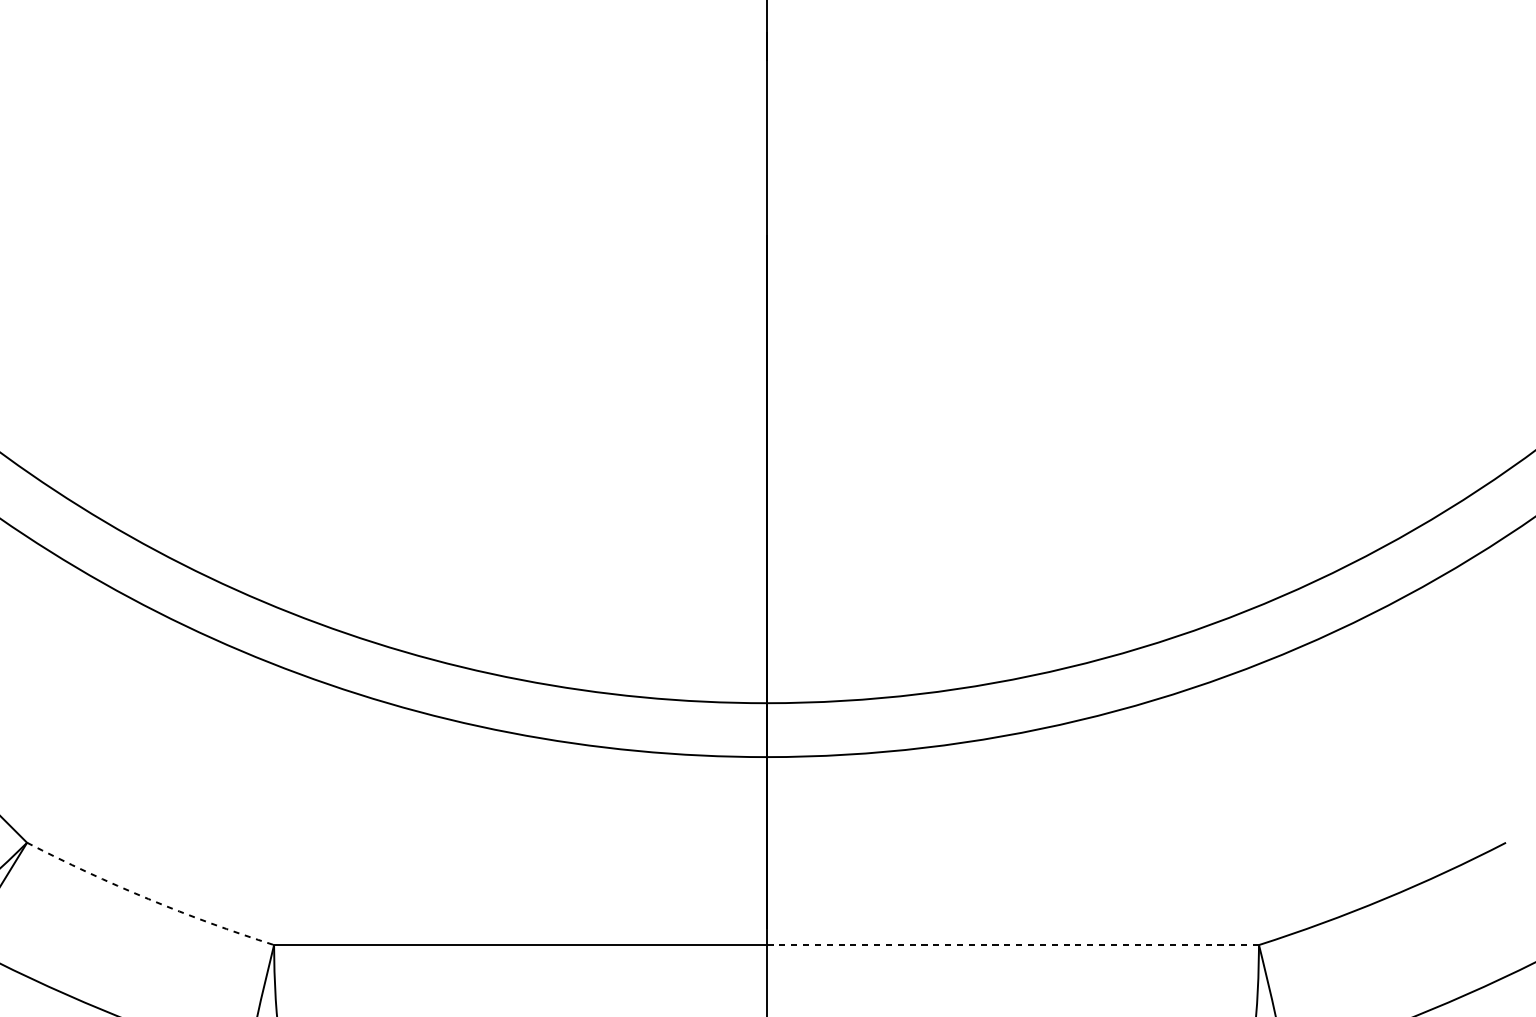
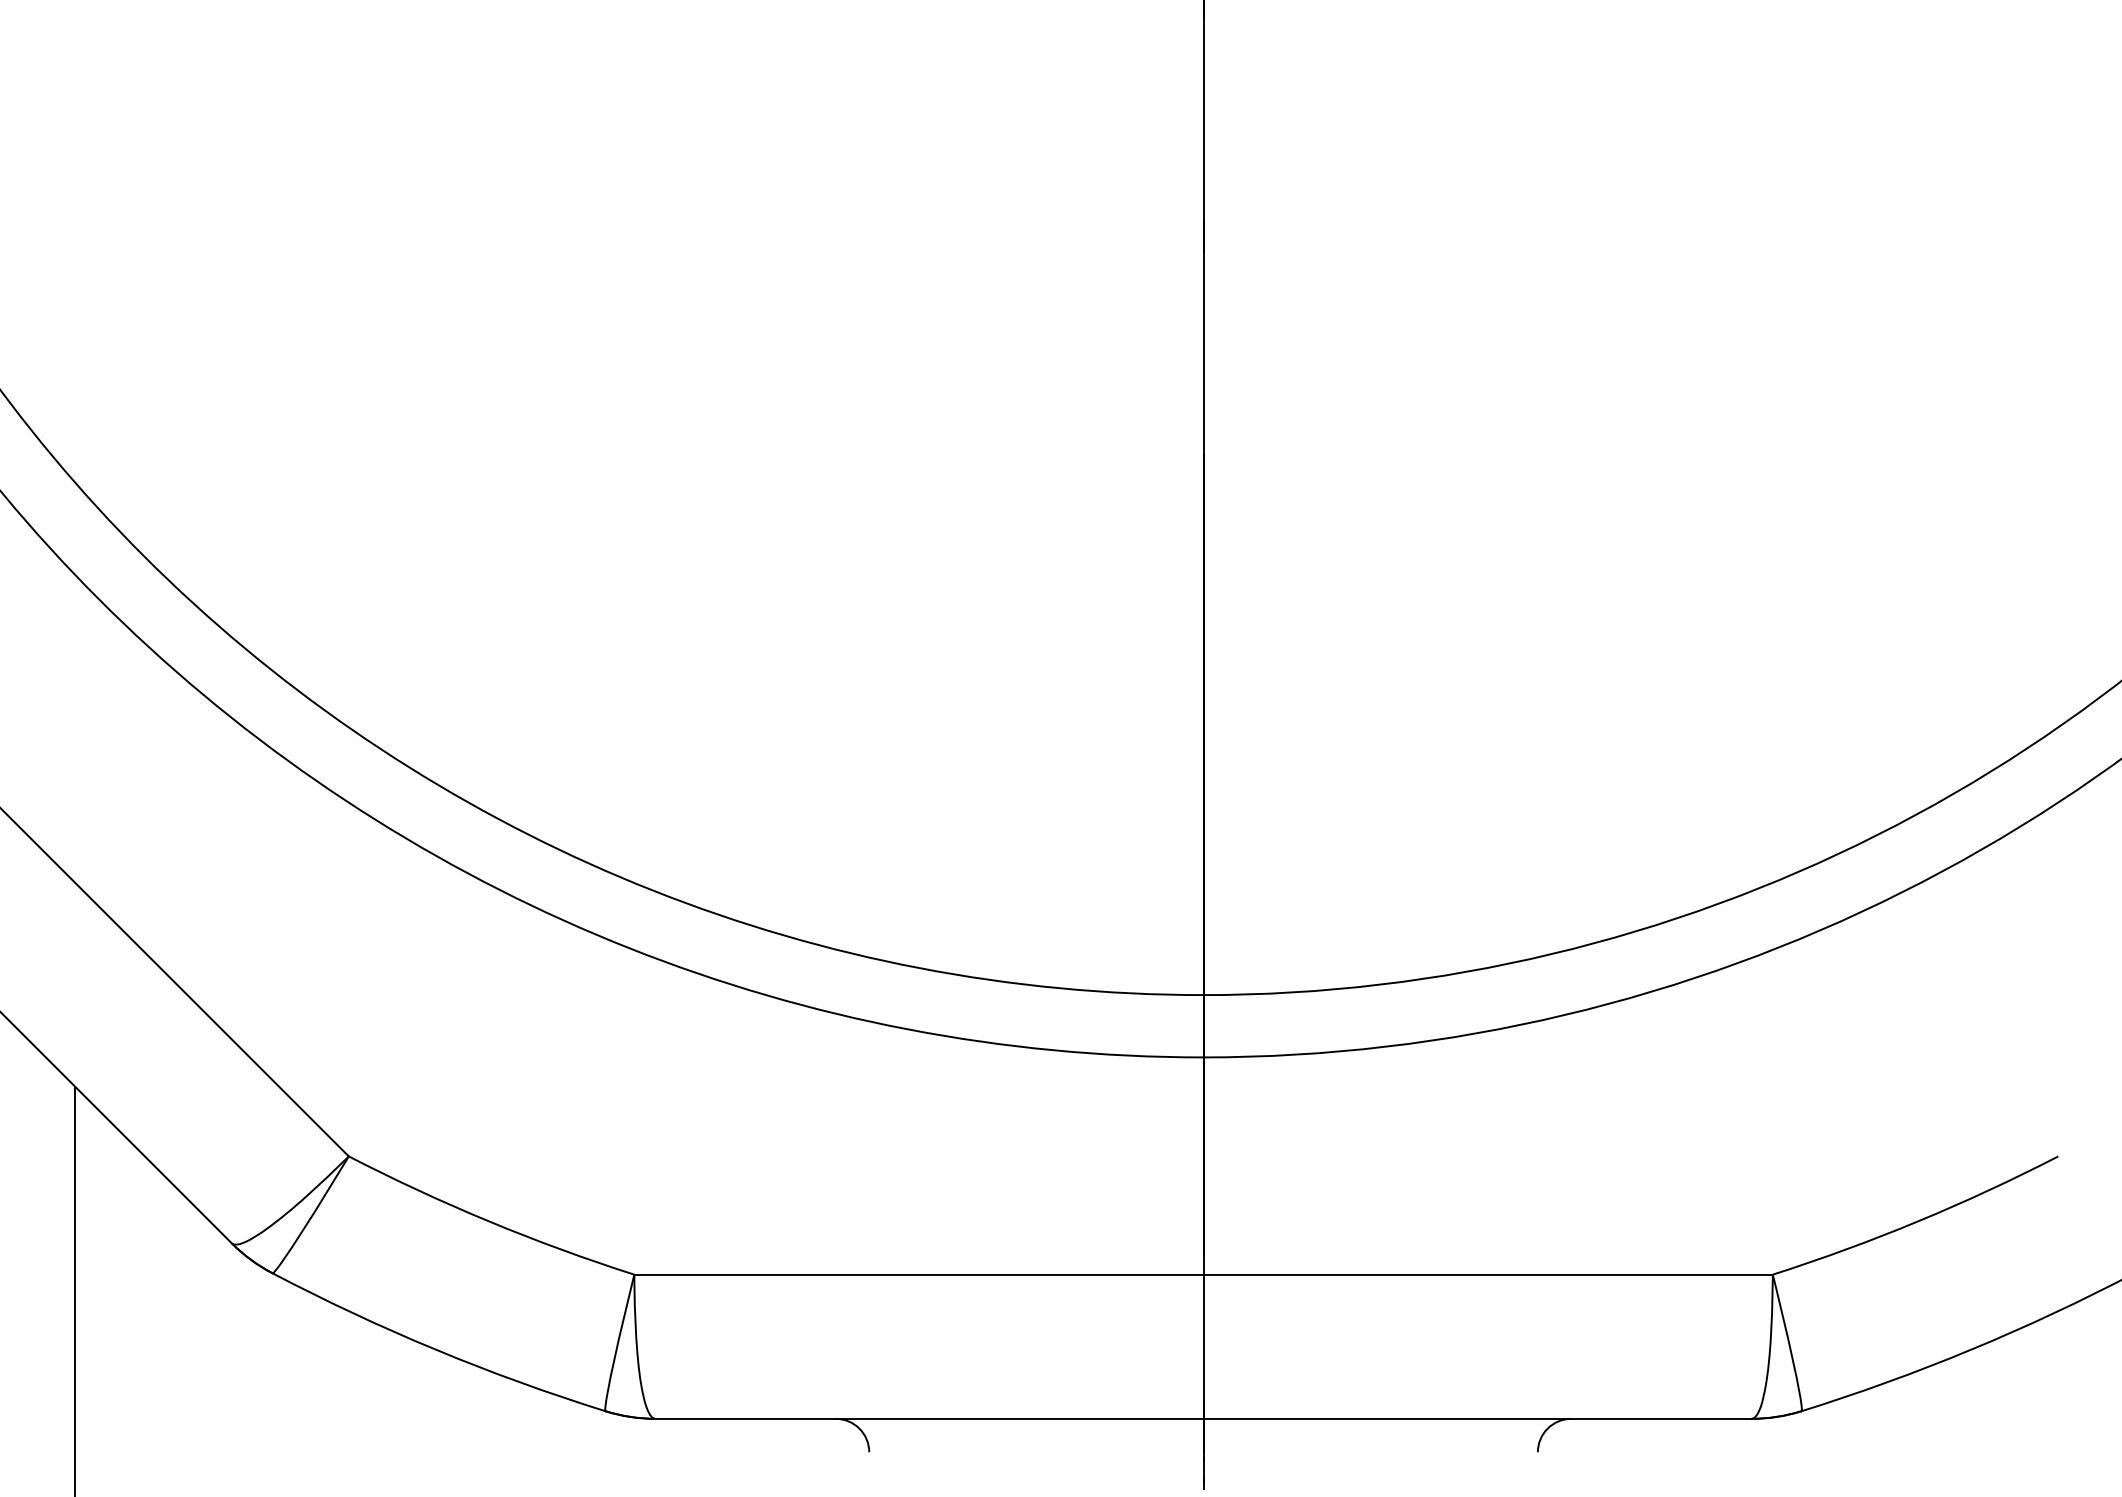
arc: (148, 899) -> (489, 1221), dashed -> solid
line: (1013, 944) -> (1488, 1274), dashed -> solid

